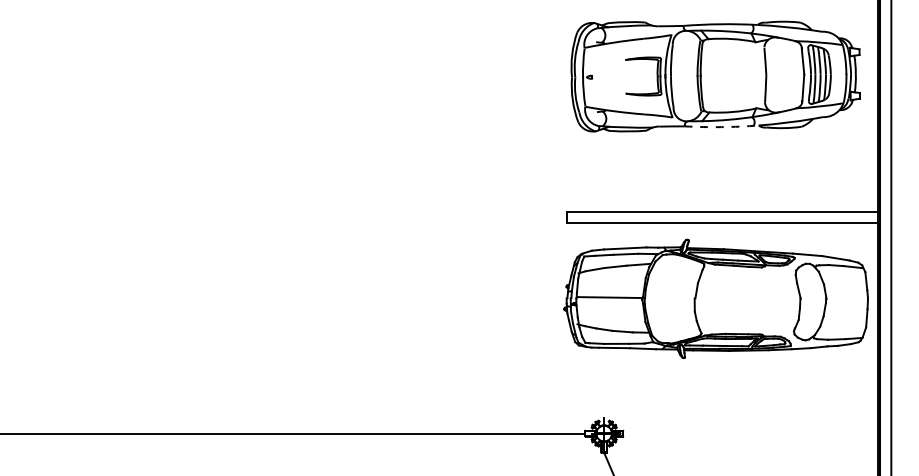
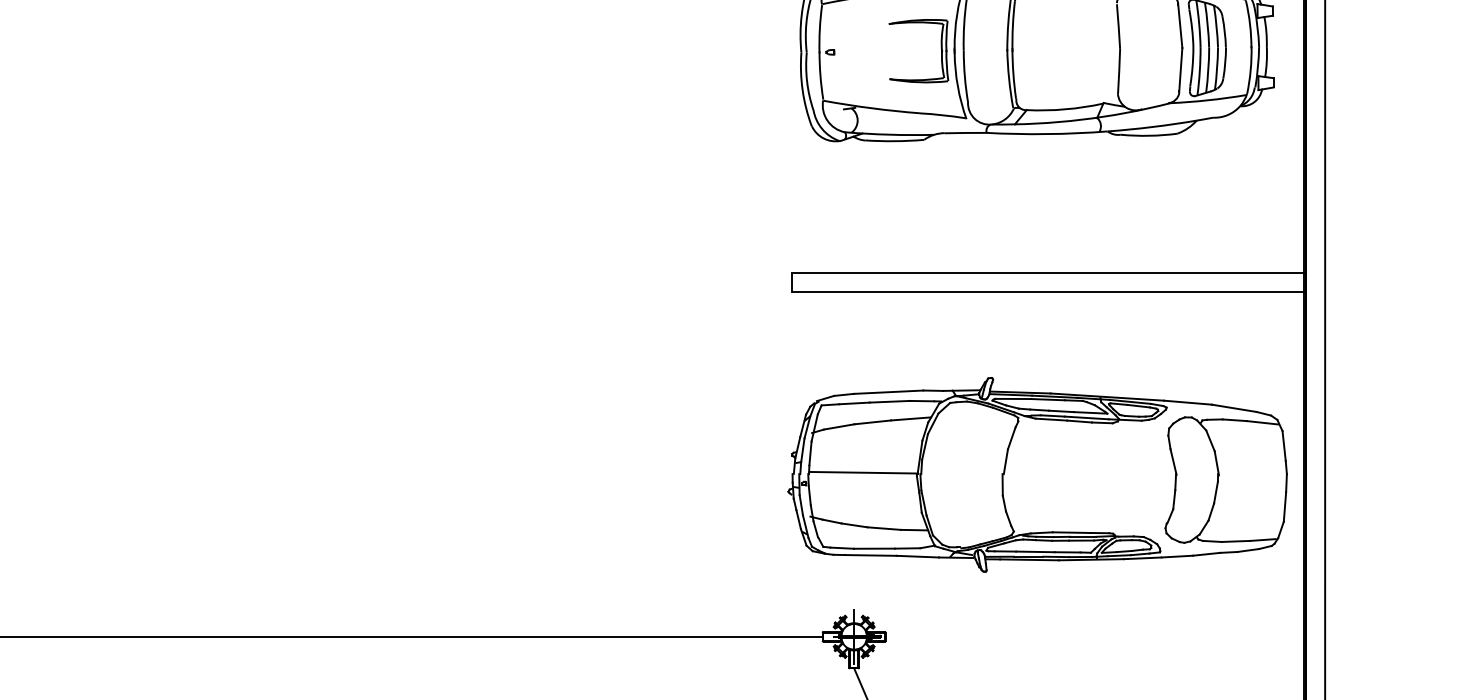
arc: (721, 127) -> (1046, 134), dashed -> solid
part: (715, 298) -> (1036, 474), moved

